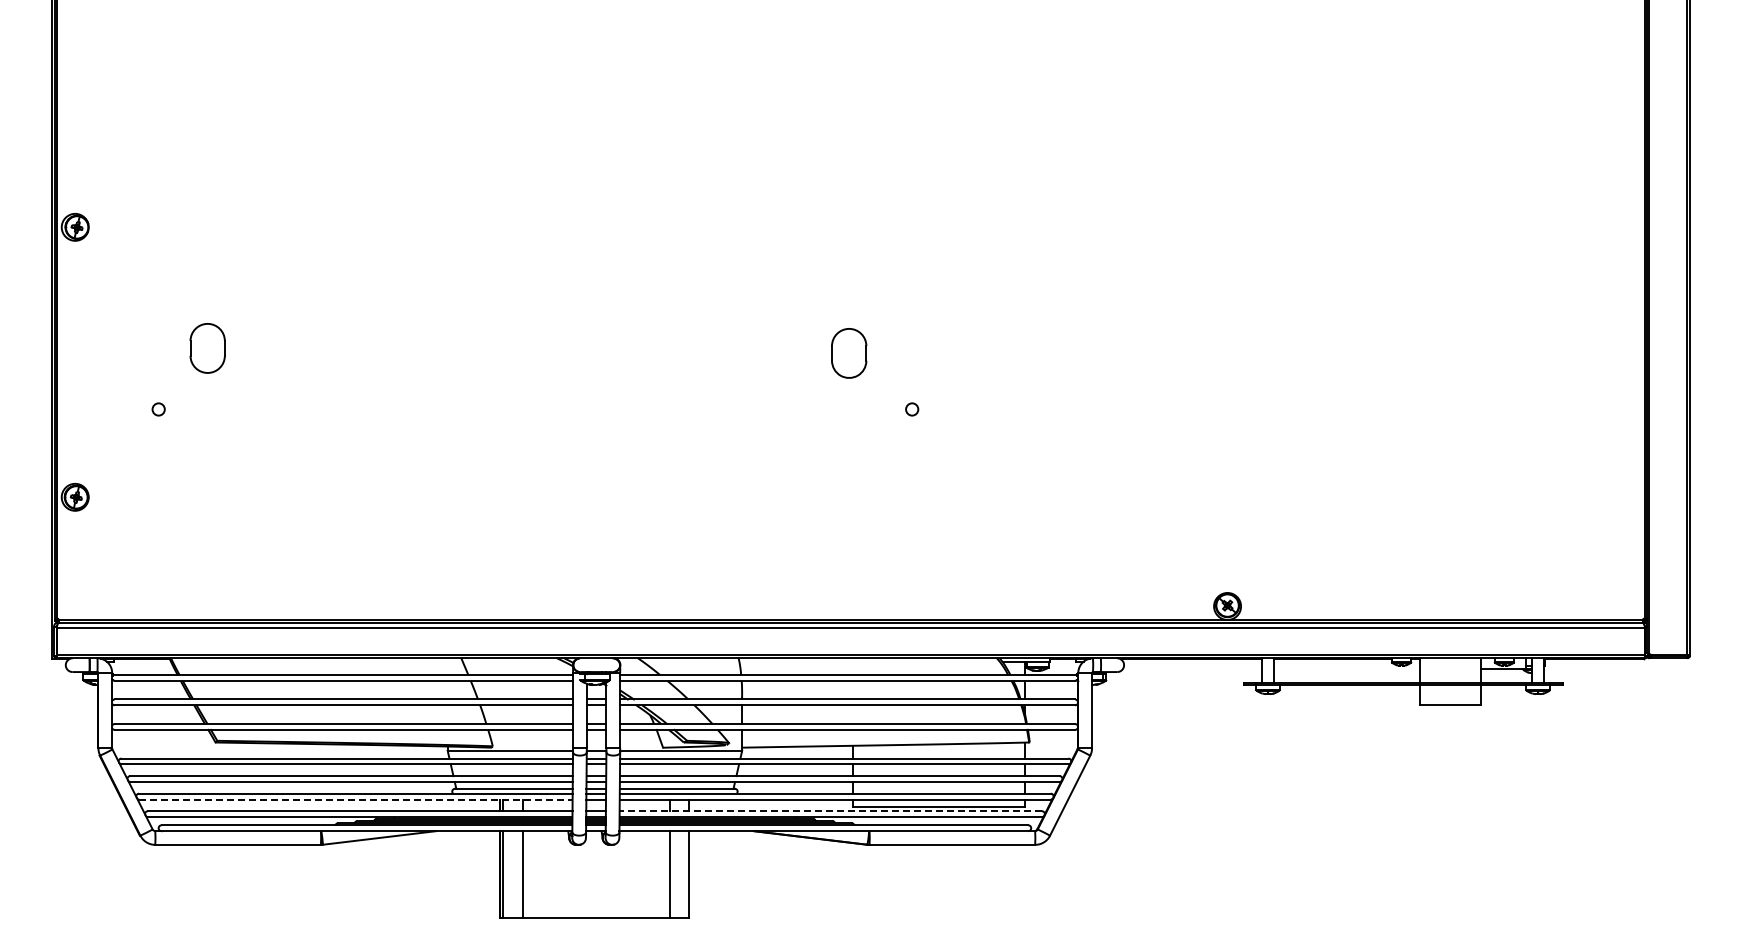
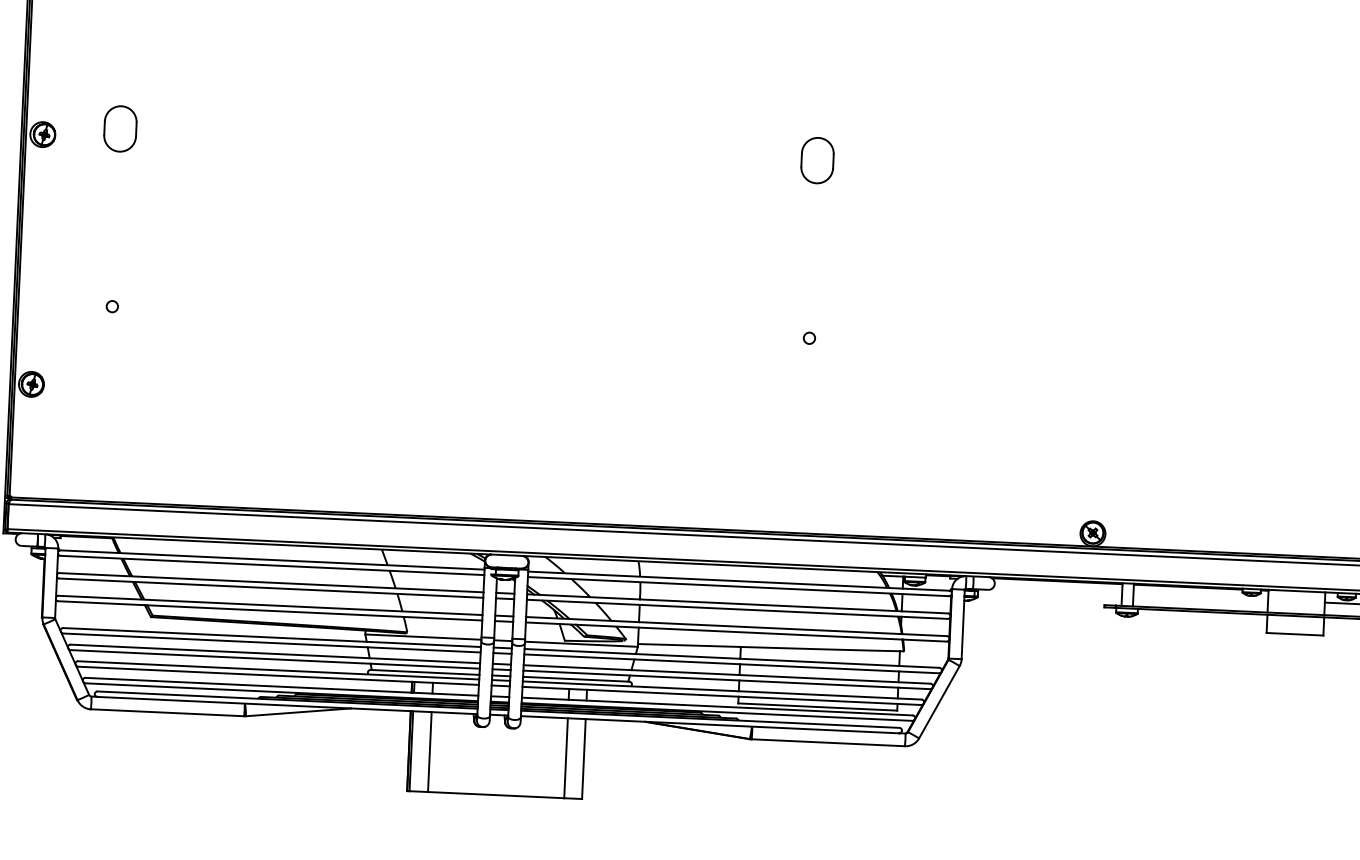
part: (207, 348) -> (120, 129), moved
part: (849, 353) -> (817, 160), moved
line: (355, 799) -> (278, 675), dashed -> solid
line: (830, 811) -> (717, 706), dashed -> solid

